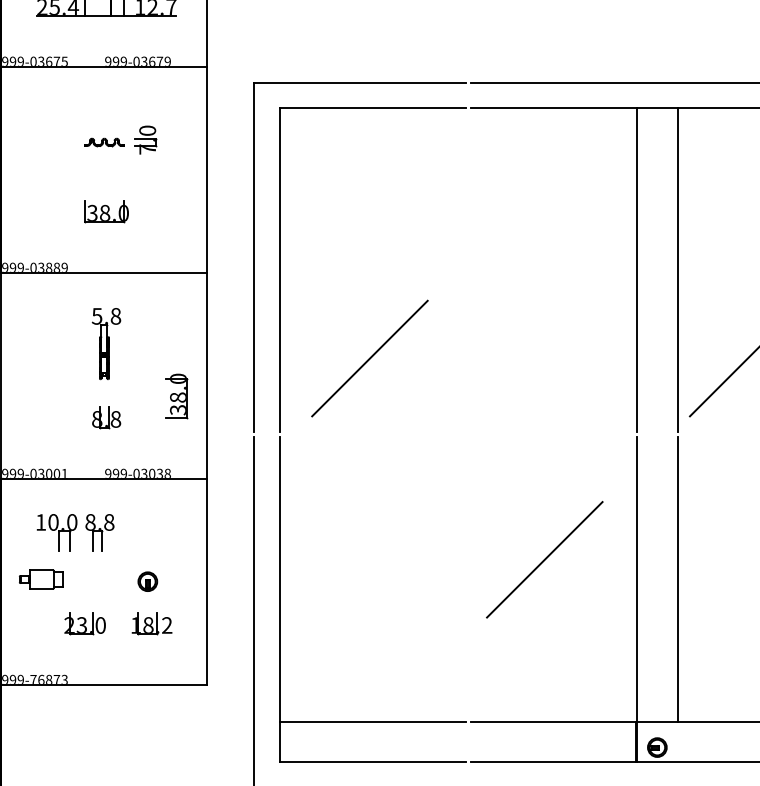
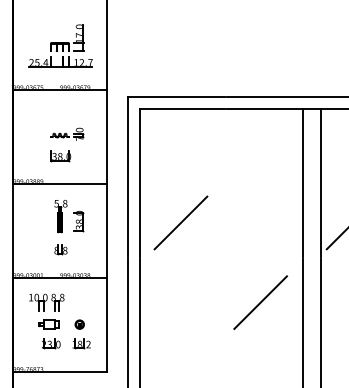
part: (120, 138) -> (67, 133), moved
part: (175, 397) -> (78, 221), moved
line: (544, 559) -> (260, 302), moved
part: (39, 579) -> (48, 324), moved

